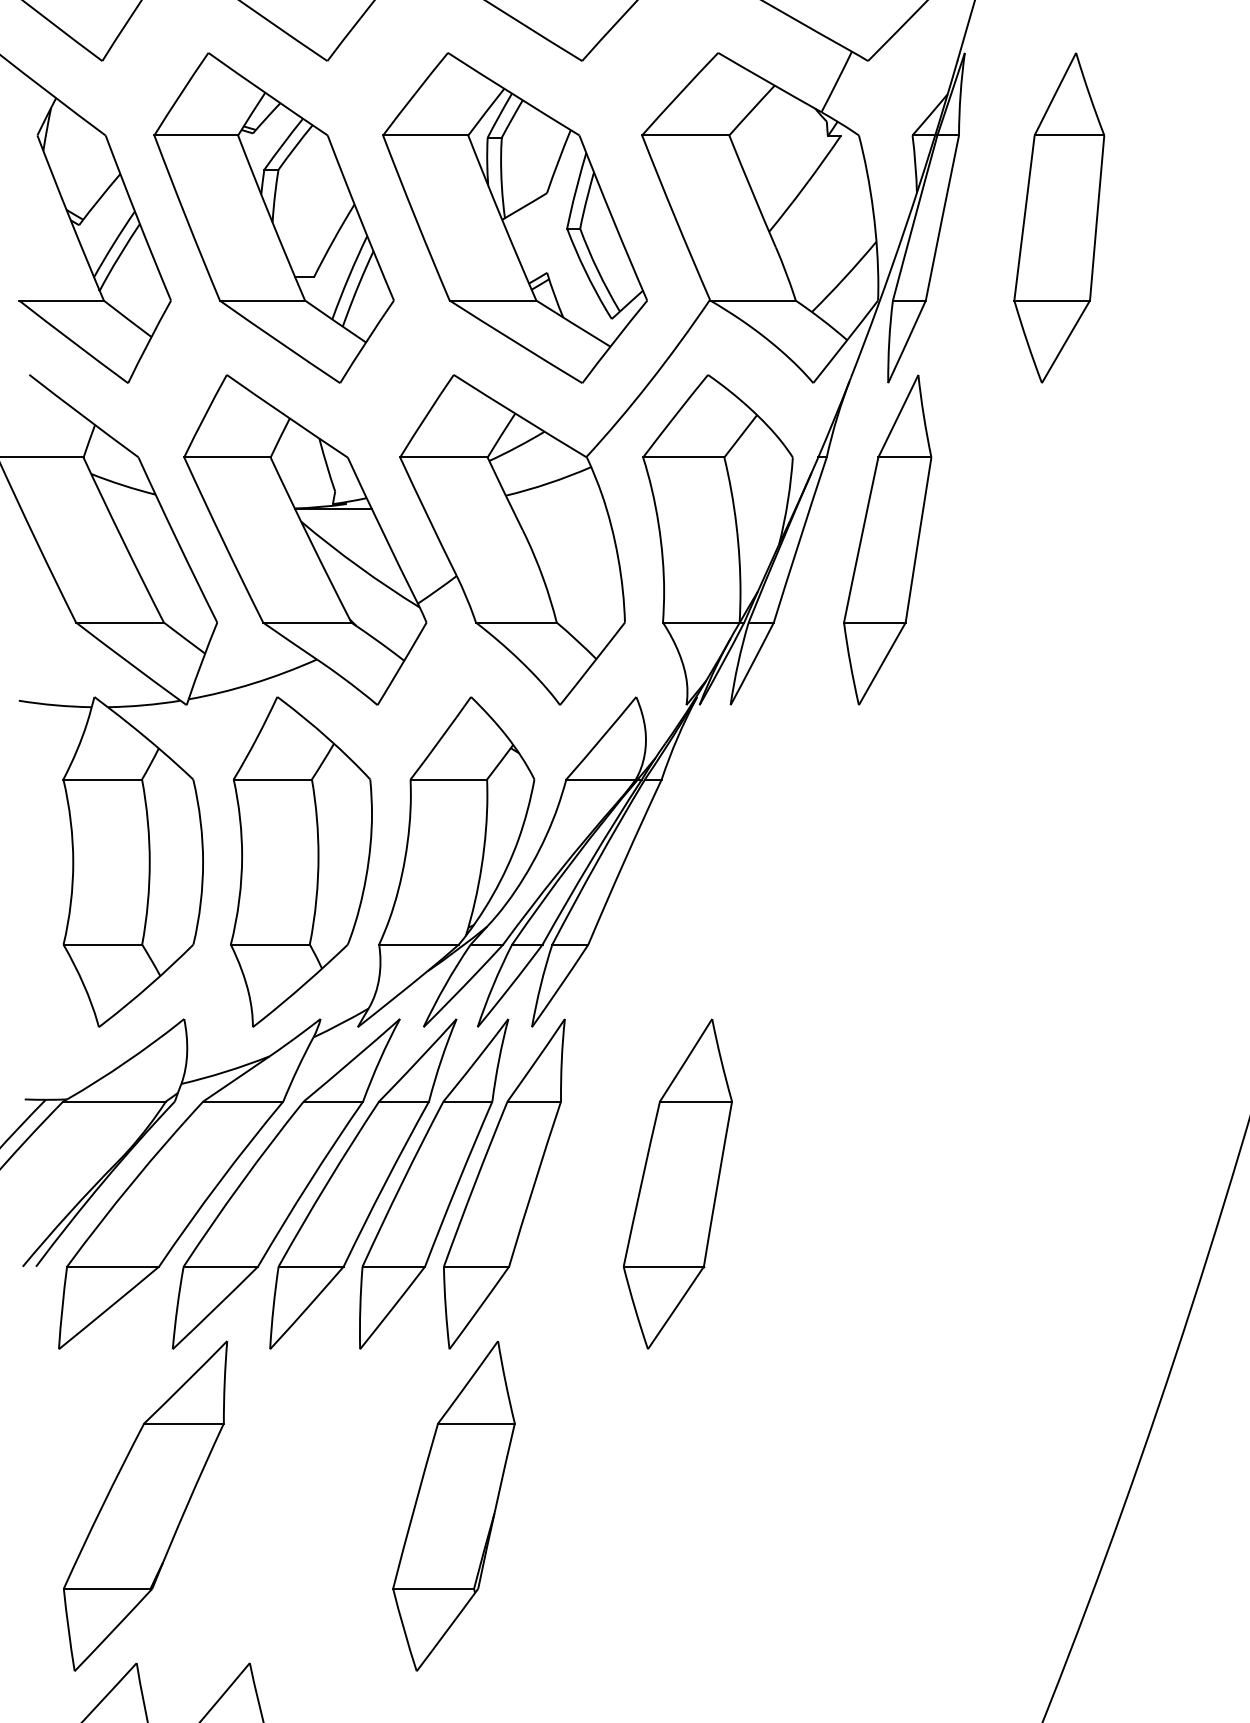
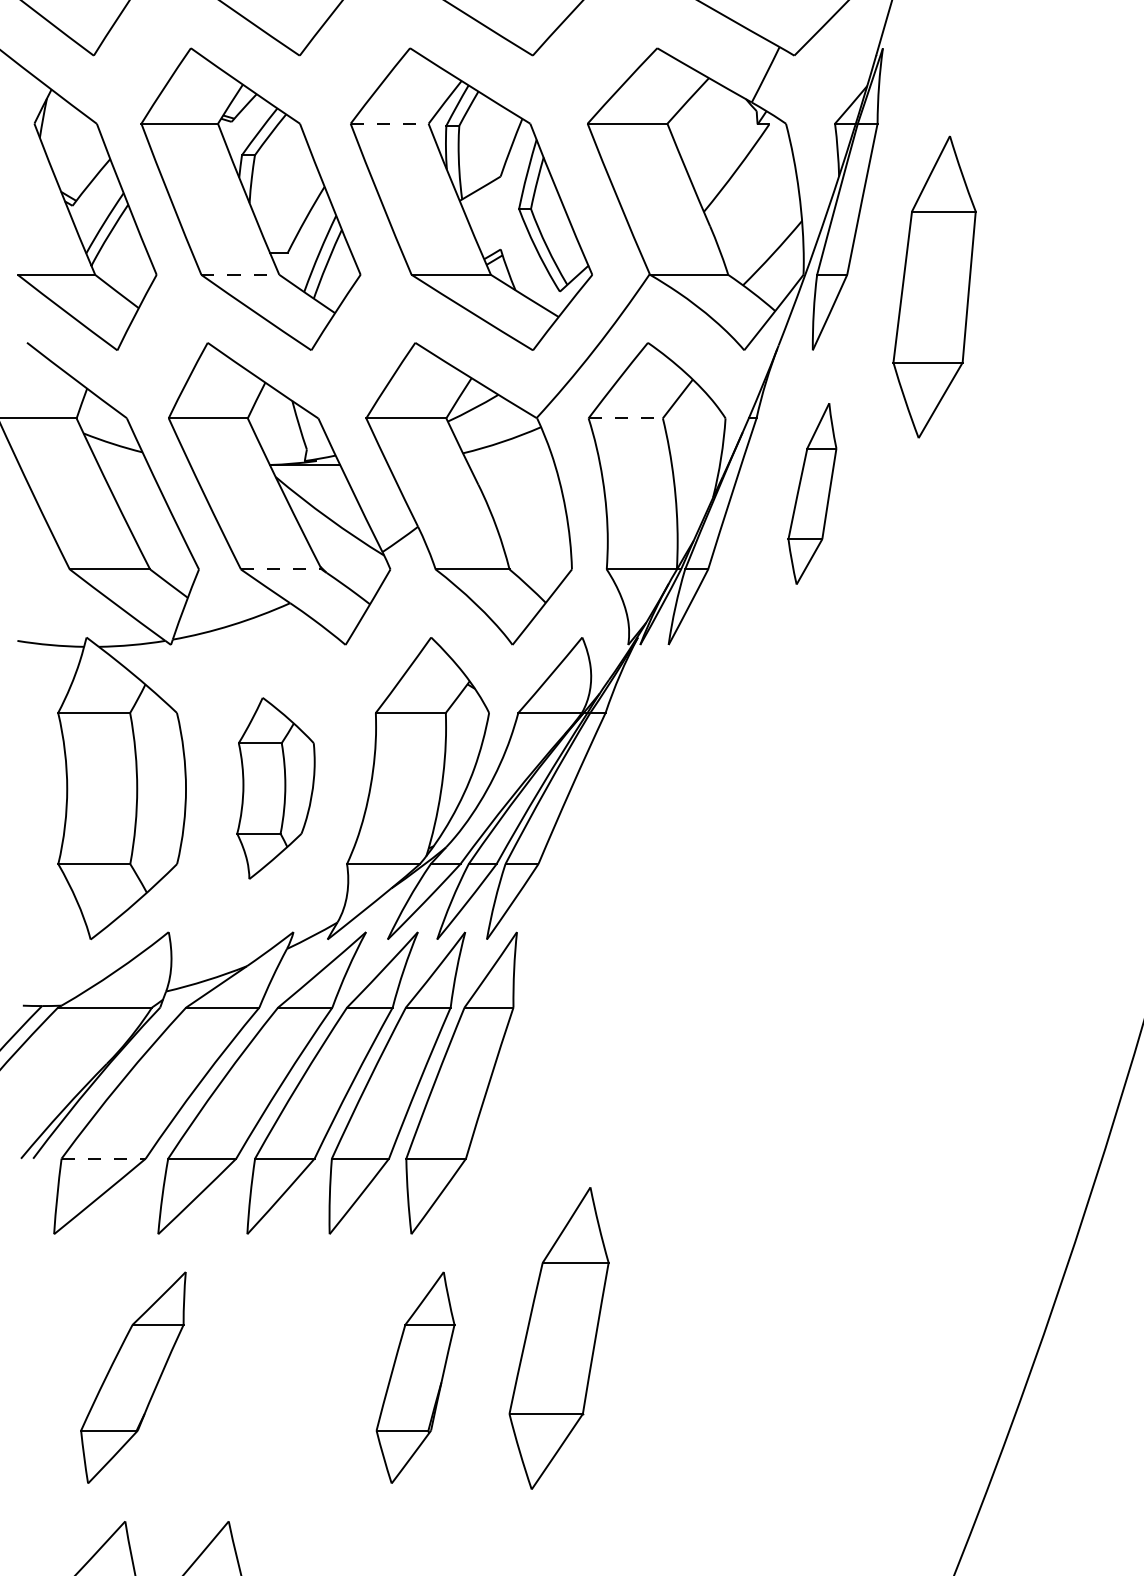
line: (425, 135) -> (389, 123), solid -> dashed
part: (1059, 217) -> (934, 286), moved
line: (262, 300) -> (240, 274), solid -> dashed
line: (683, 457) -> (625, 418), solid -> dashed
part: (887, 539) -> (812, 493), size x0.6
line: (307, 622) -> (281, 569), solid -> dashed
part: (301, 861) -> (276, 788), size x0.6
part: (677, 1183) -> (558, 1337), moved
line: (113, 1266) -> (104, 1158), solid -> dashed
part: (145, 1505) -> (133, 1377), size x0.7
part: (453, 1505) -> (415, 1377), size x0.7

